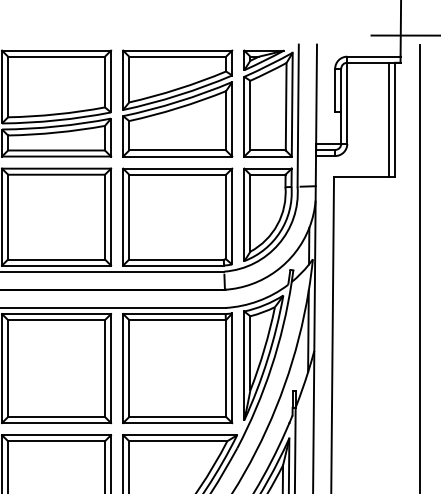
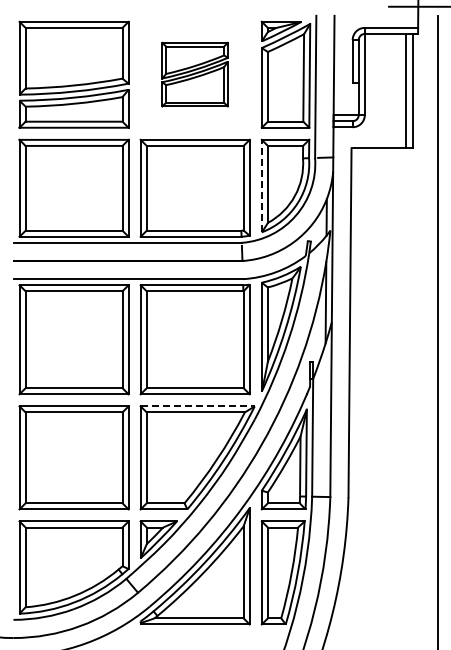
part: (176, 103) -> (194, 74), size x0.6
line: (243, 214) -> (261, 185), solid -> dashed
line: (180, 435) -> (198, 406), solid -> dashed

